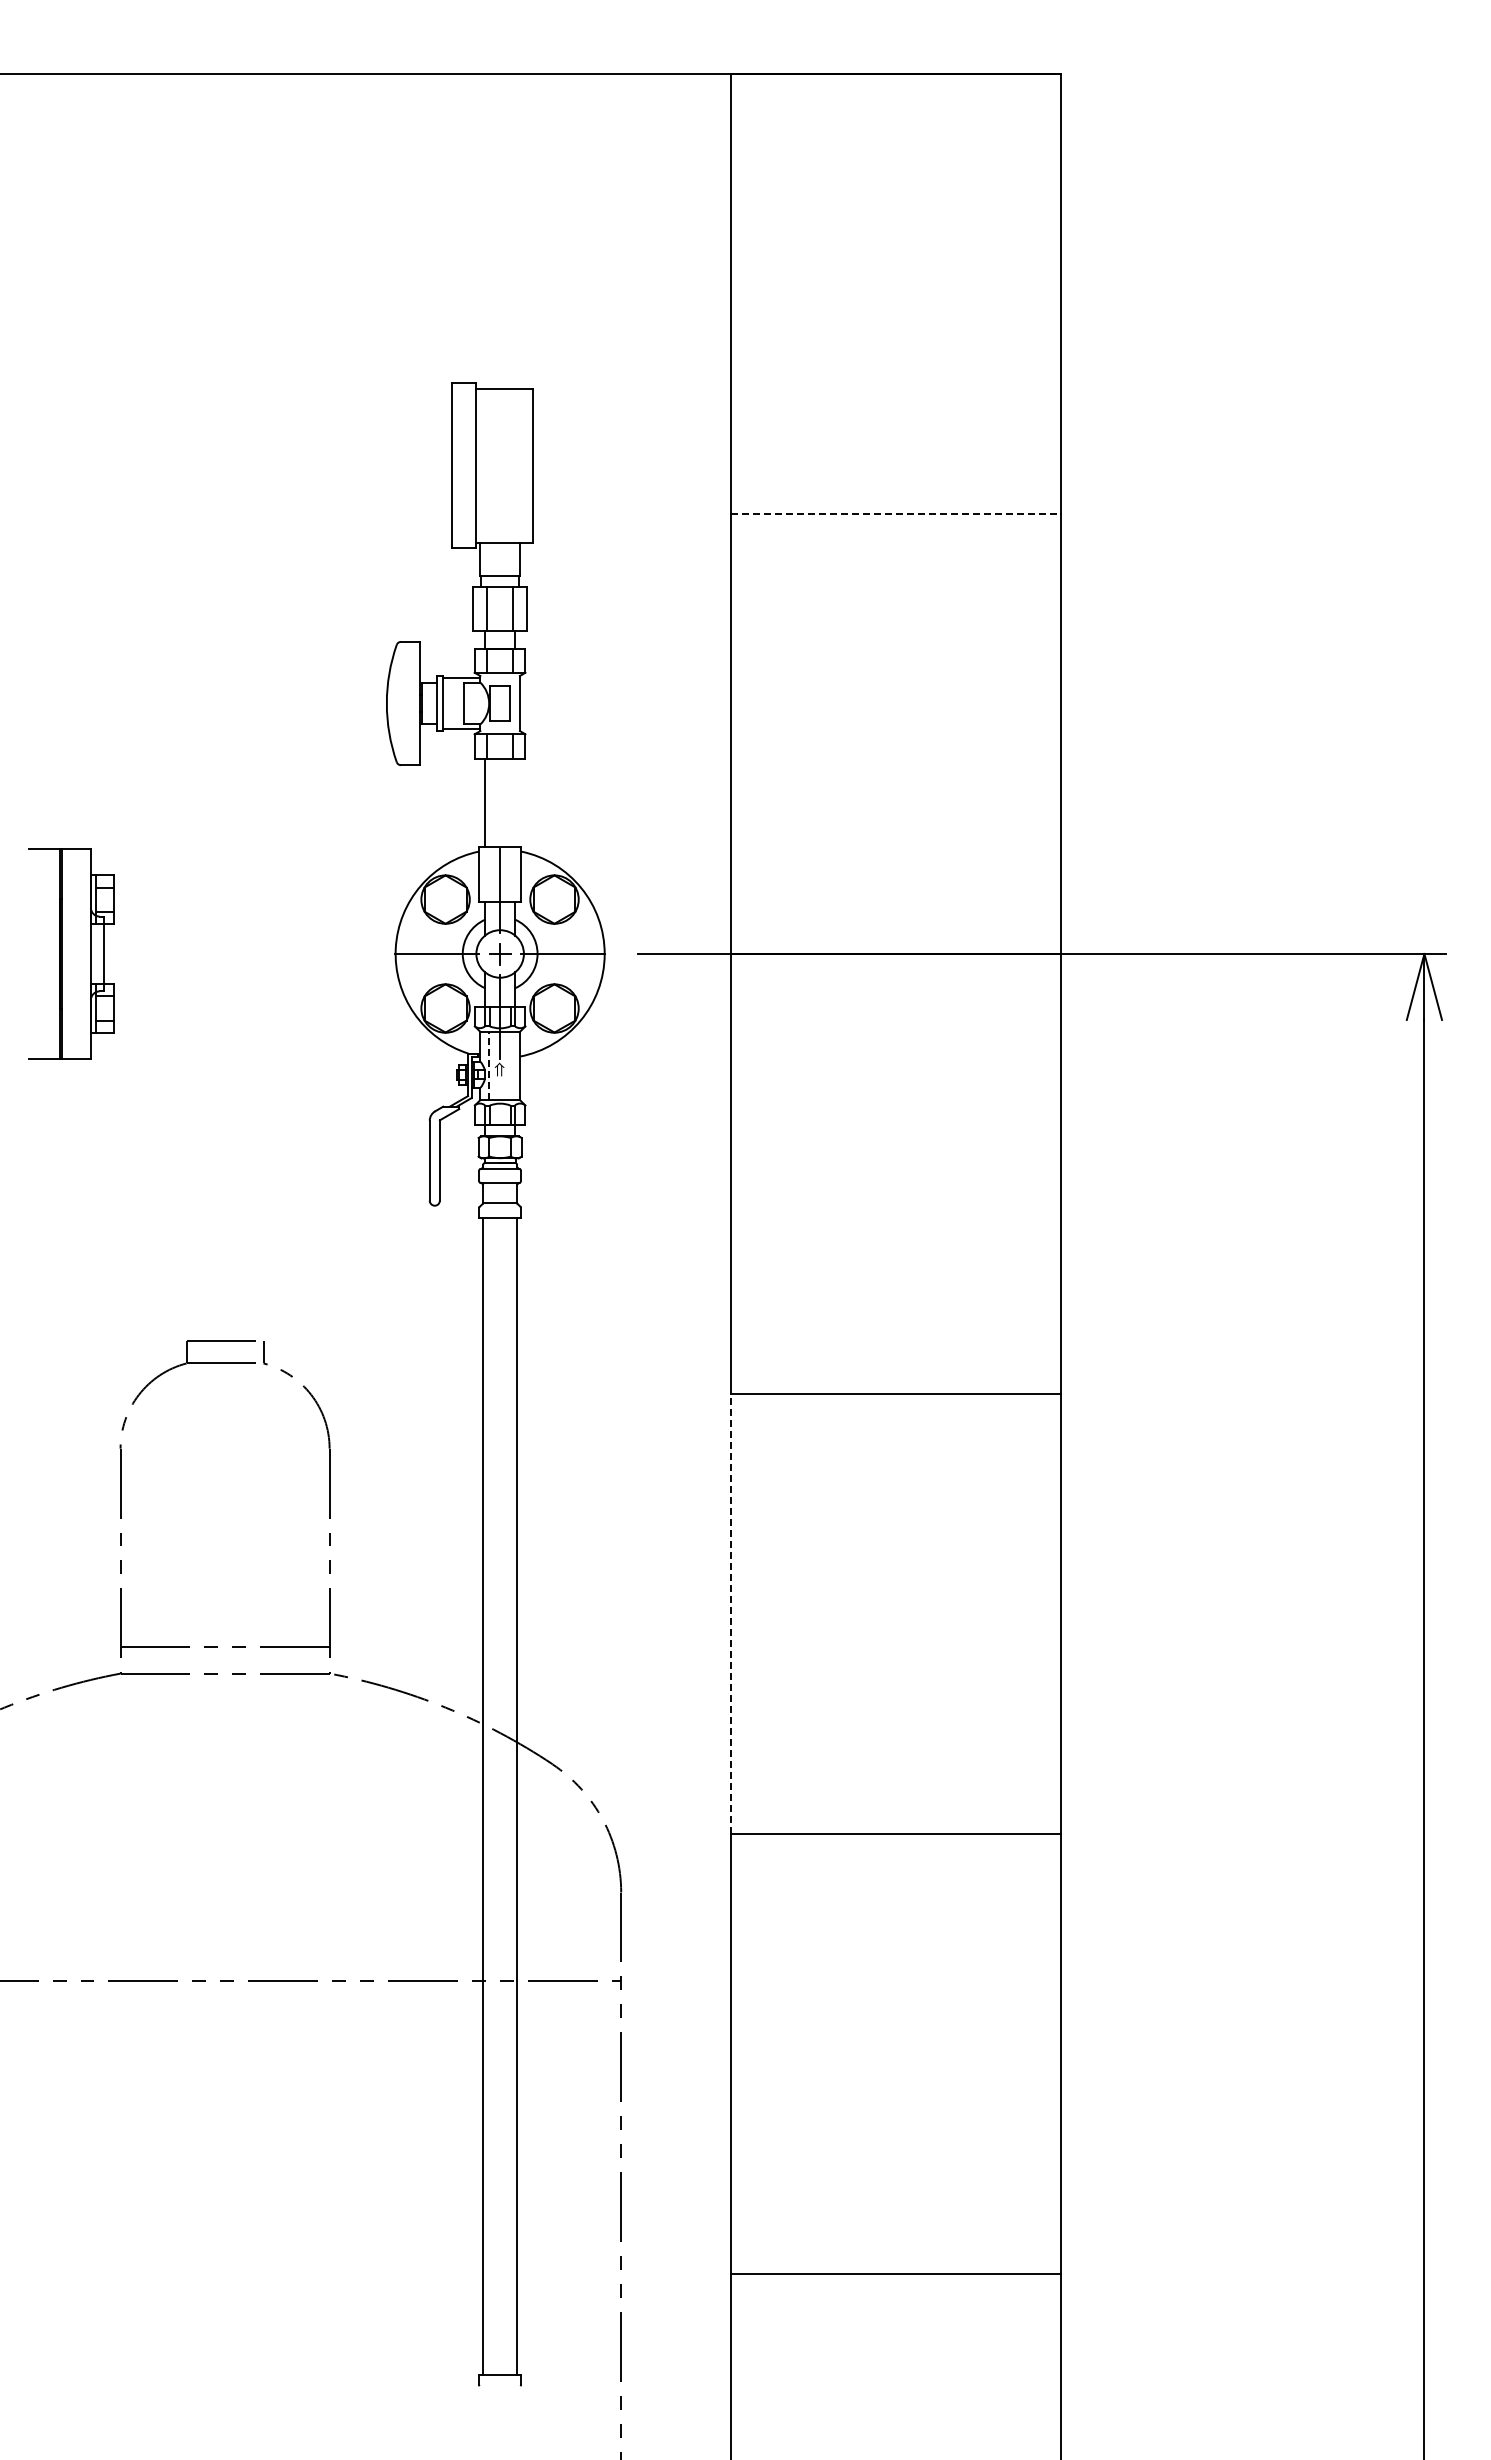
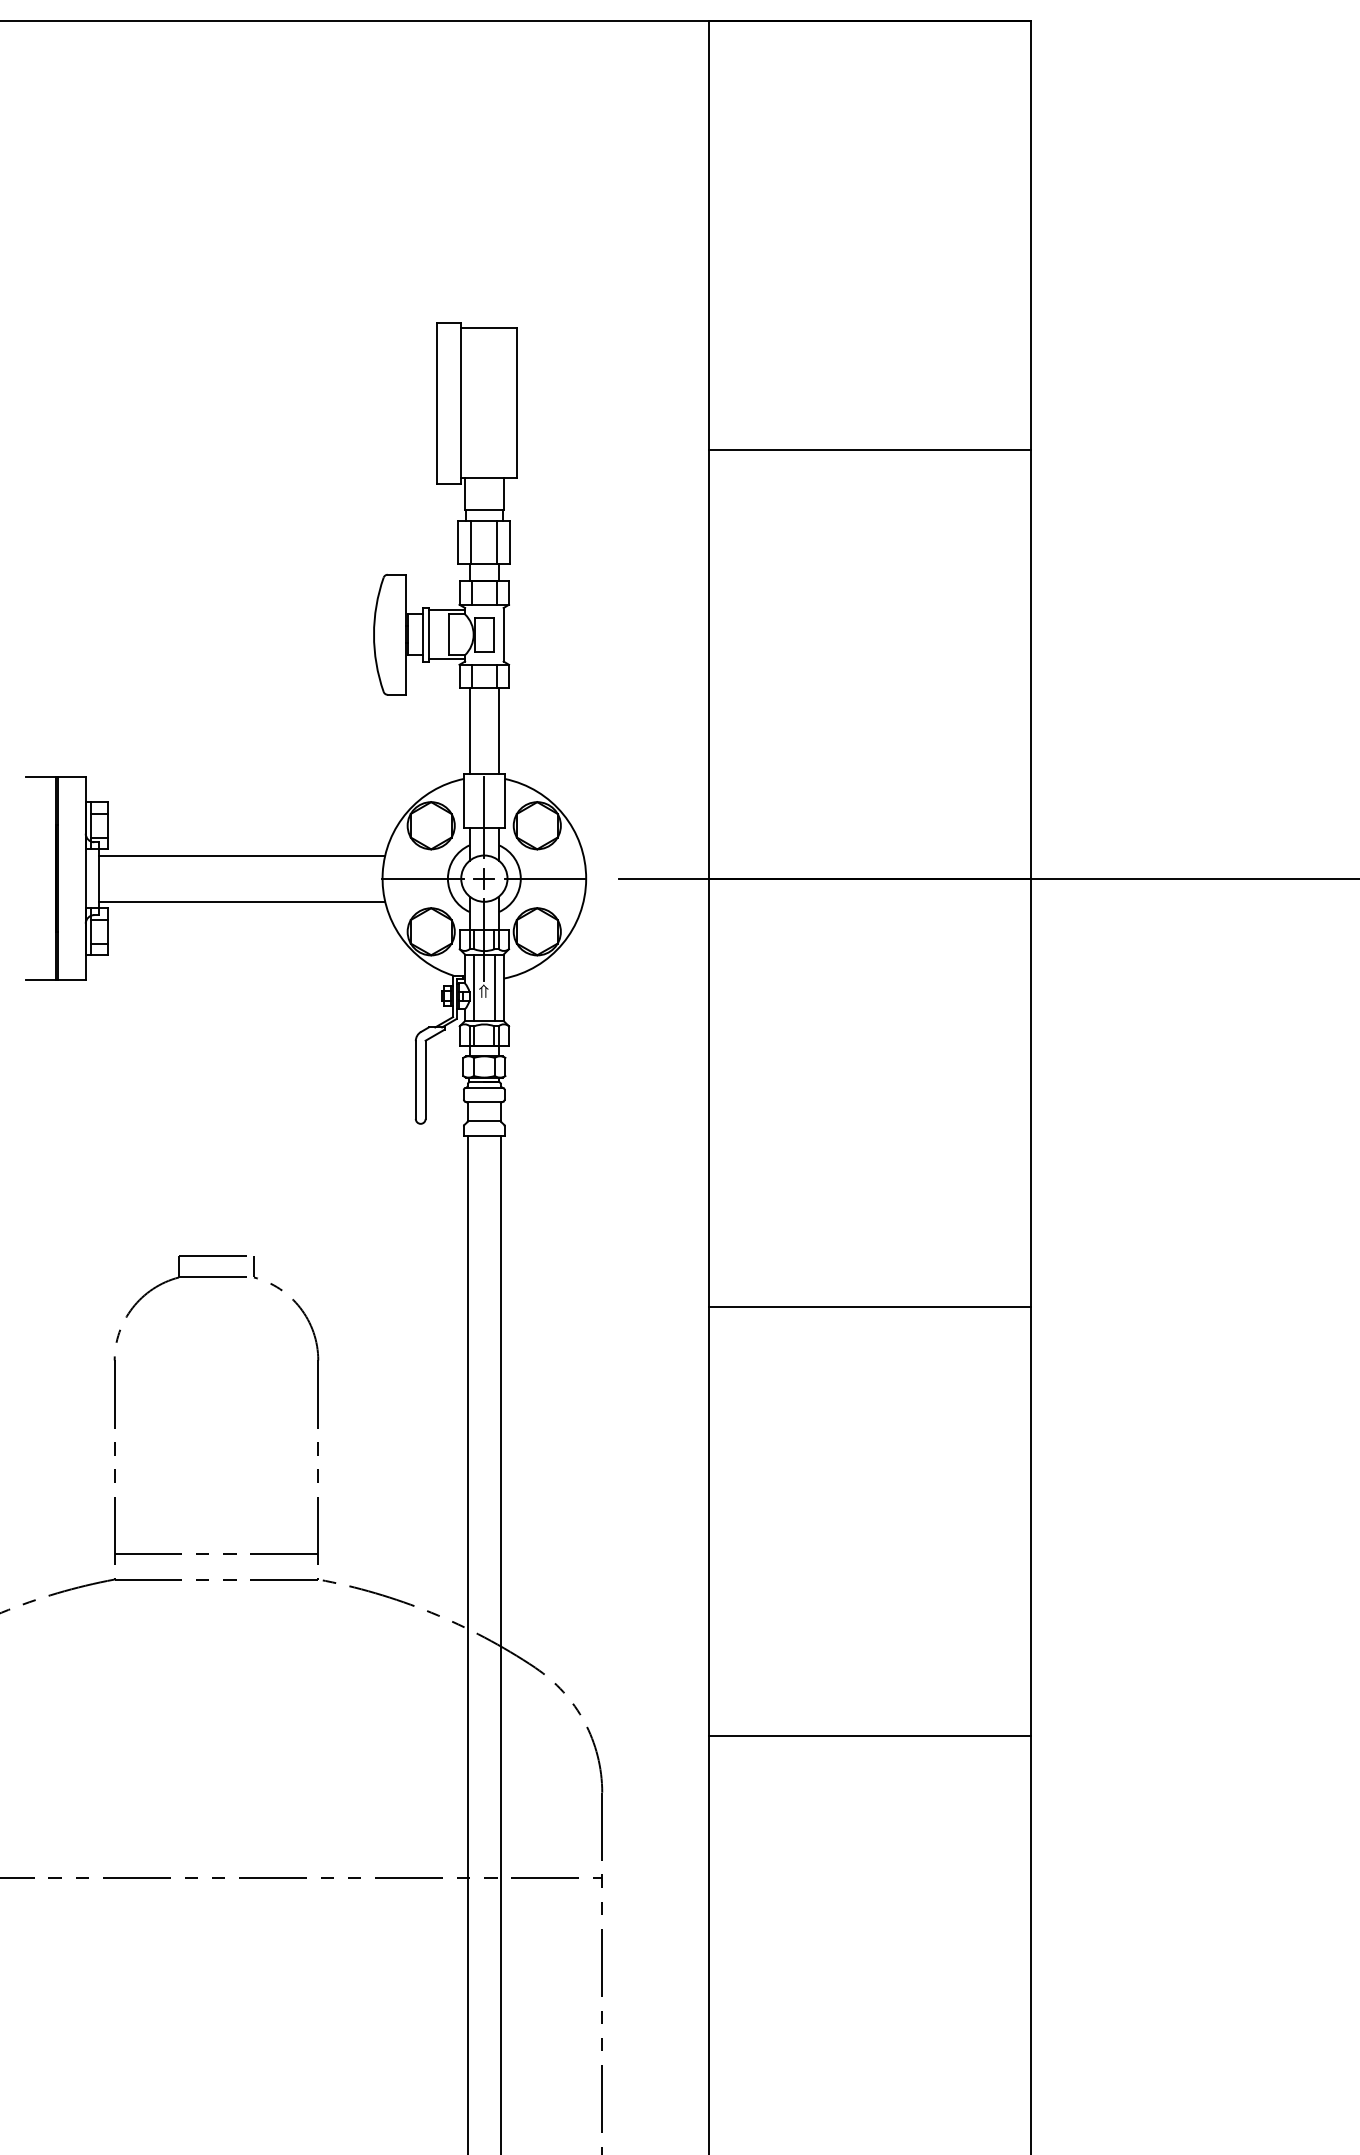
line: (896, 513) -> (870, 449), dashed -> solid
line: (515, 802) -> (499, 731), added
line: (251, 930) -> (242, 855), added
line: (251, 977) -> (242, 901), added
line: (489, 1065) -> (473, 987), dashed -> solid
line: (511, 1065) -> (495, 987), added
line: (731, 1613) -> (709, 1520), dashed -> solid

